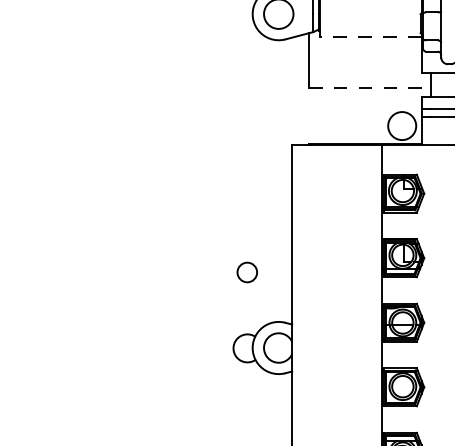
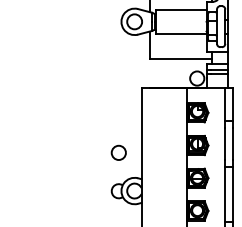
line: (371, 37) -> (181, 33), dashed -> solid
line: (371, 88) -> (181, 59), dashed -> solid
circle: (246, 271) -> (118, 152), size x1.43

